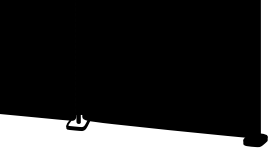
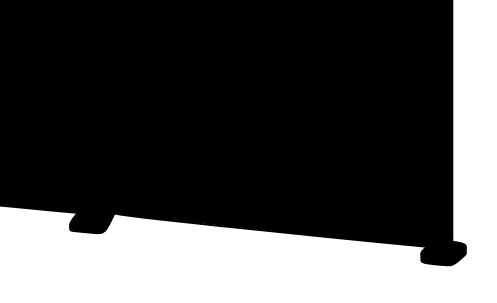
fill: (77, 120) -> (90, 214), added

